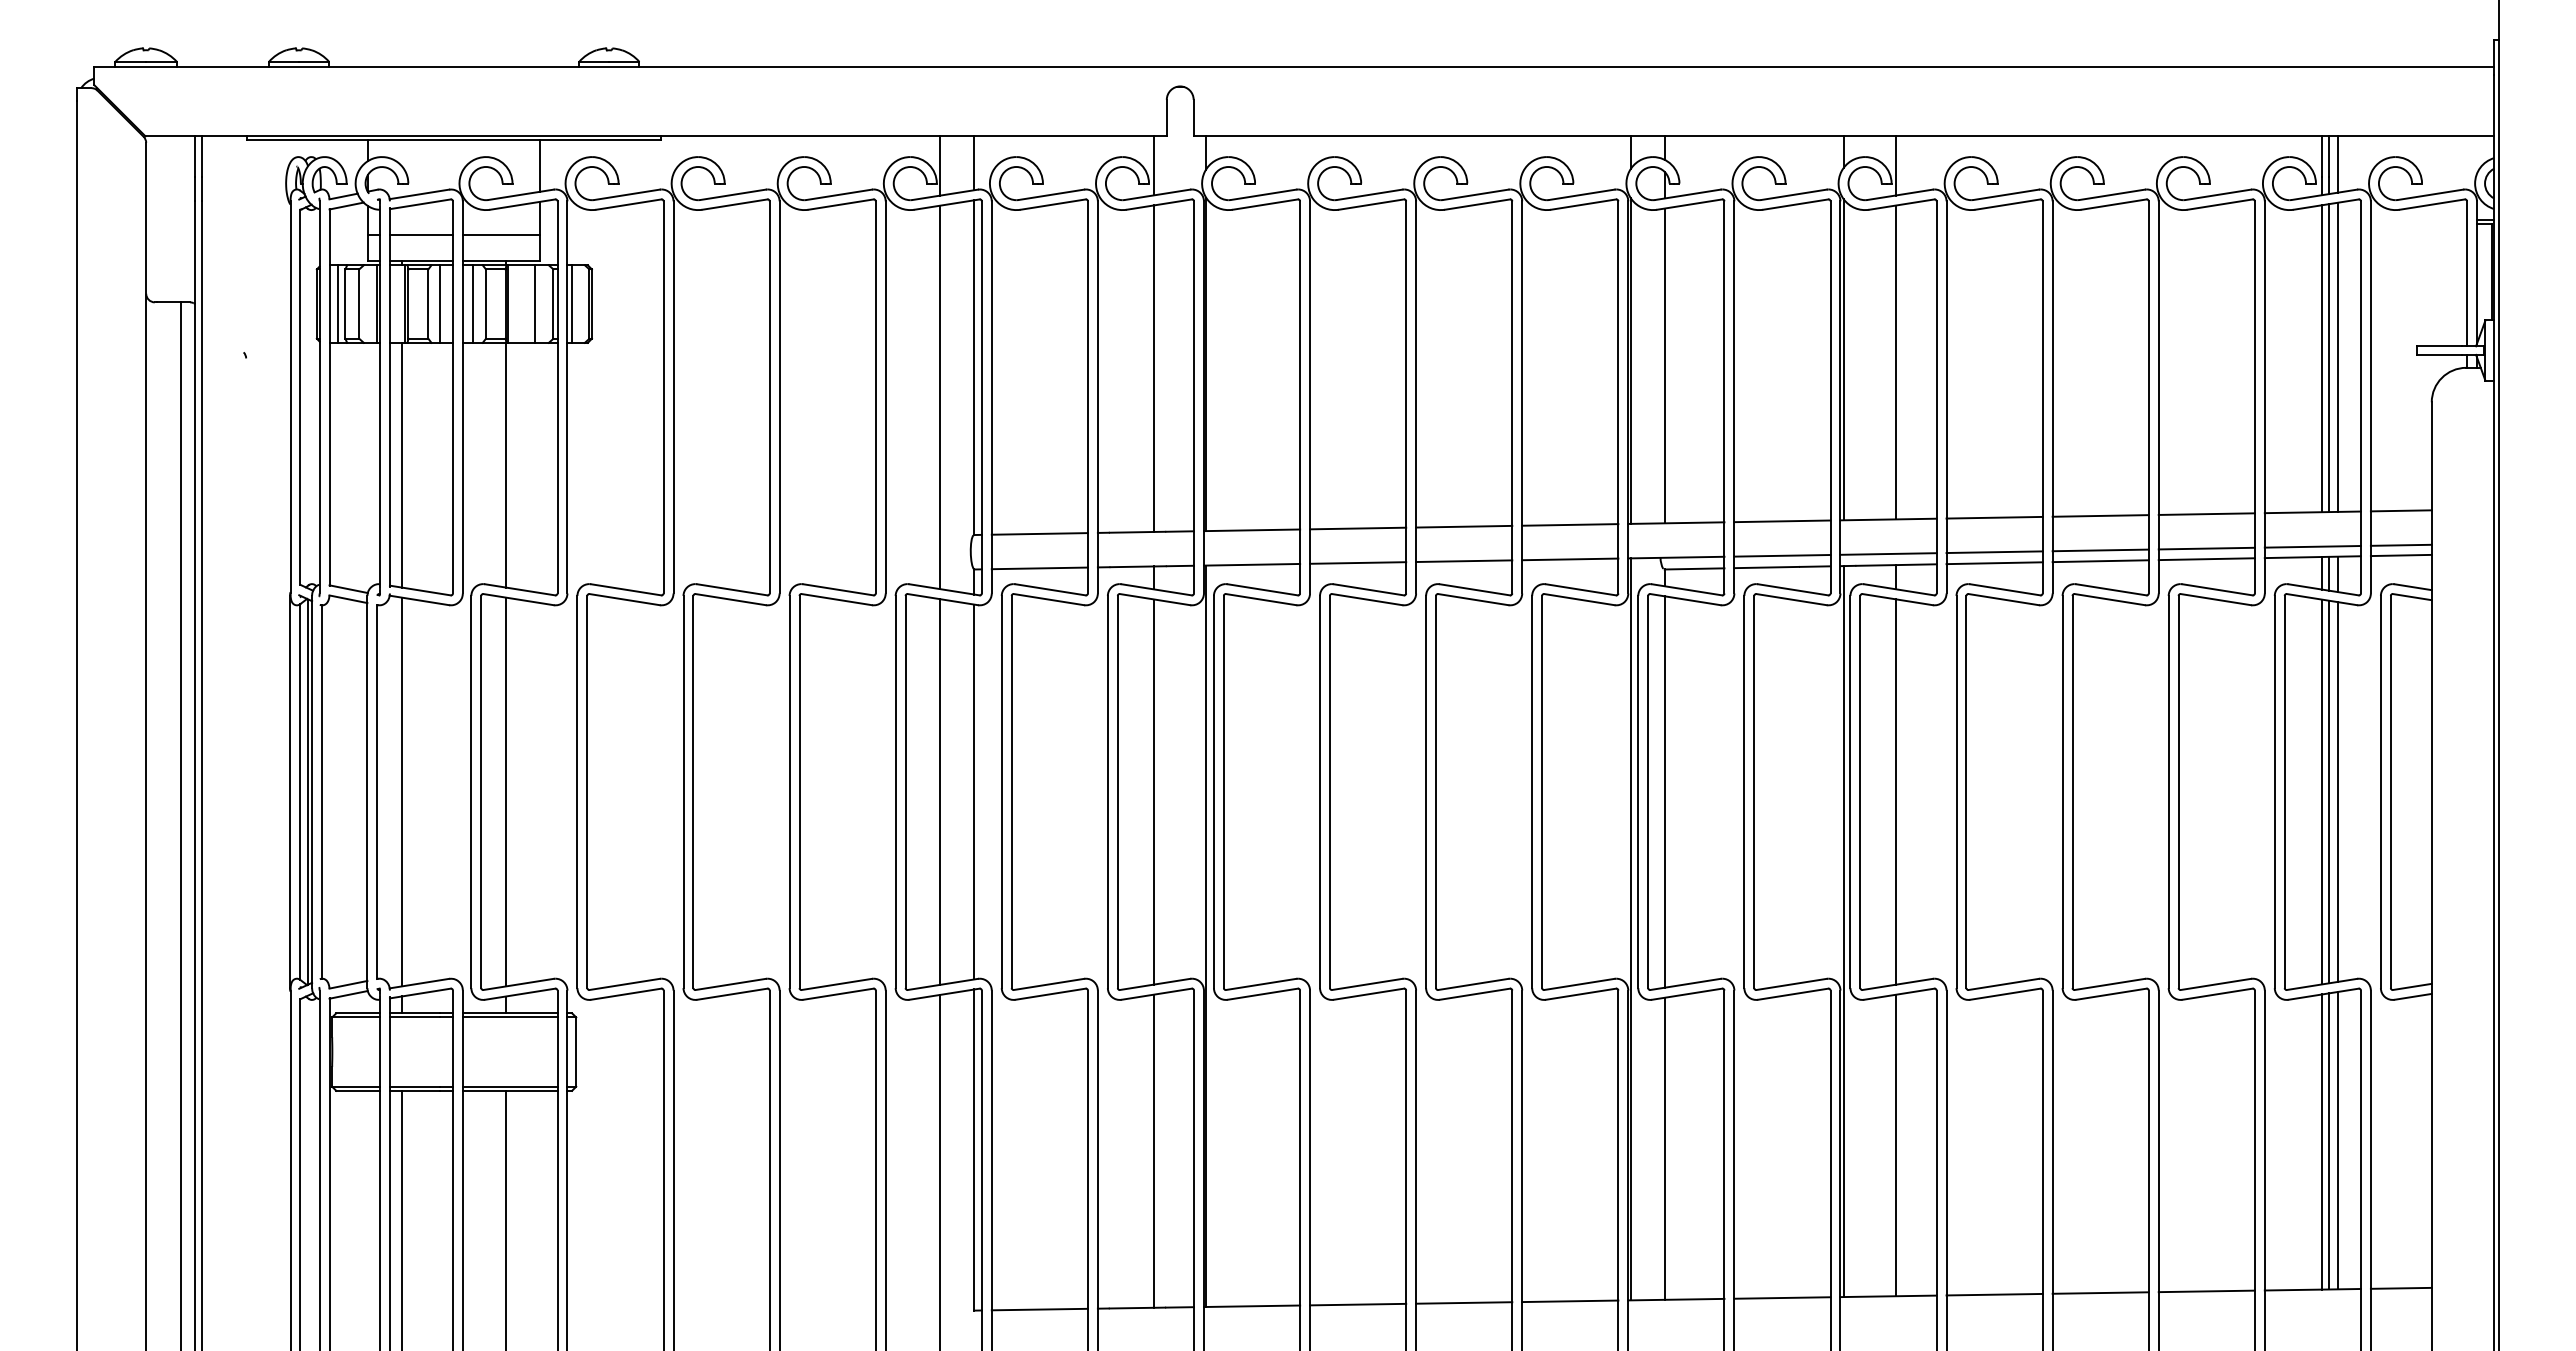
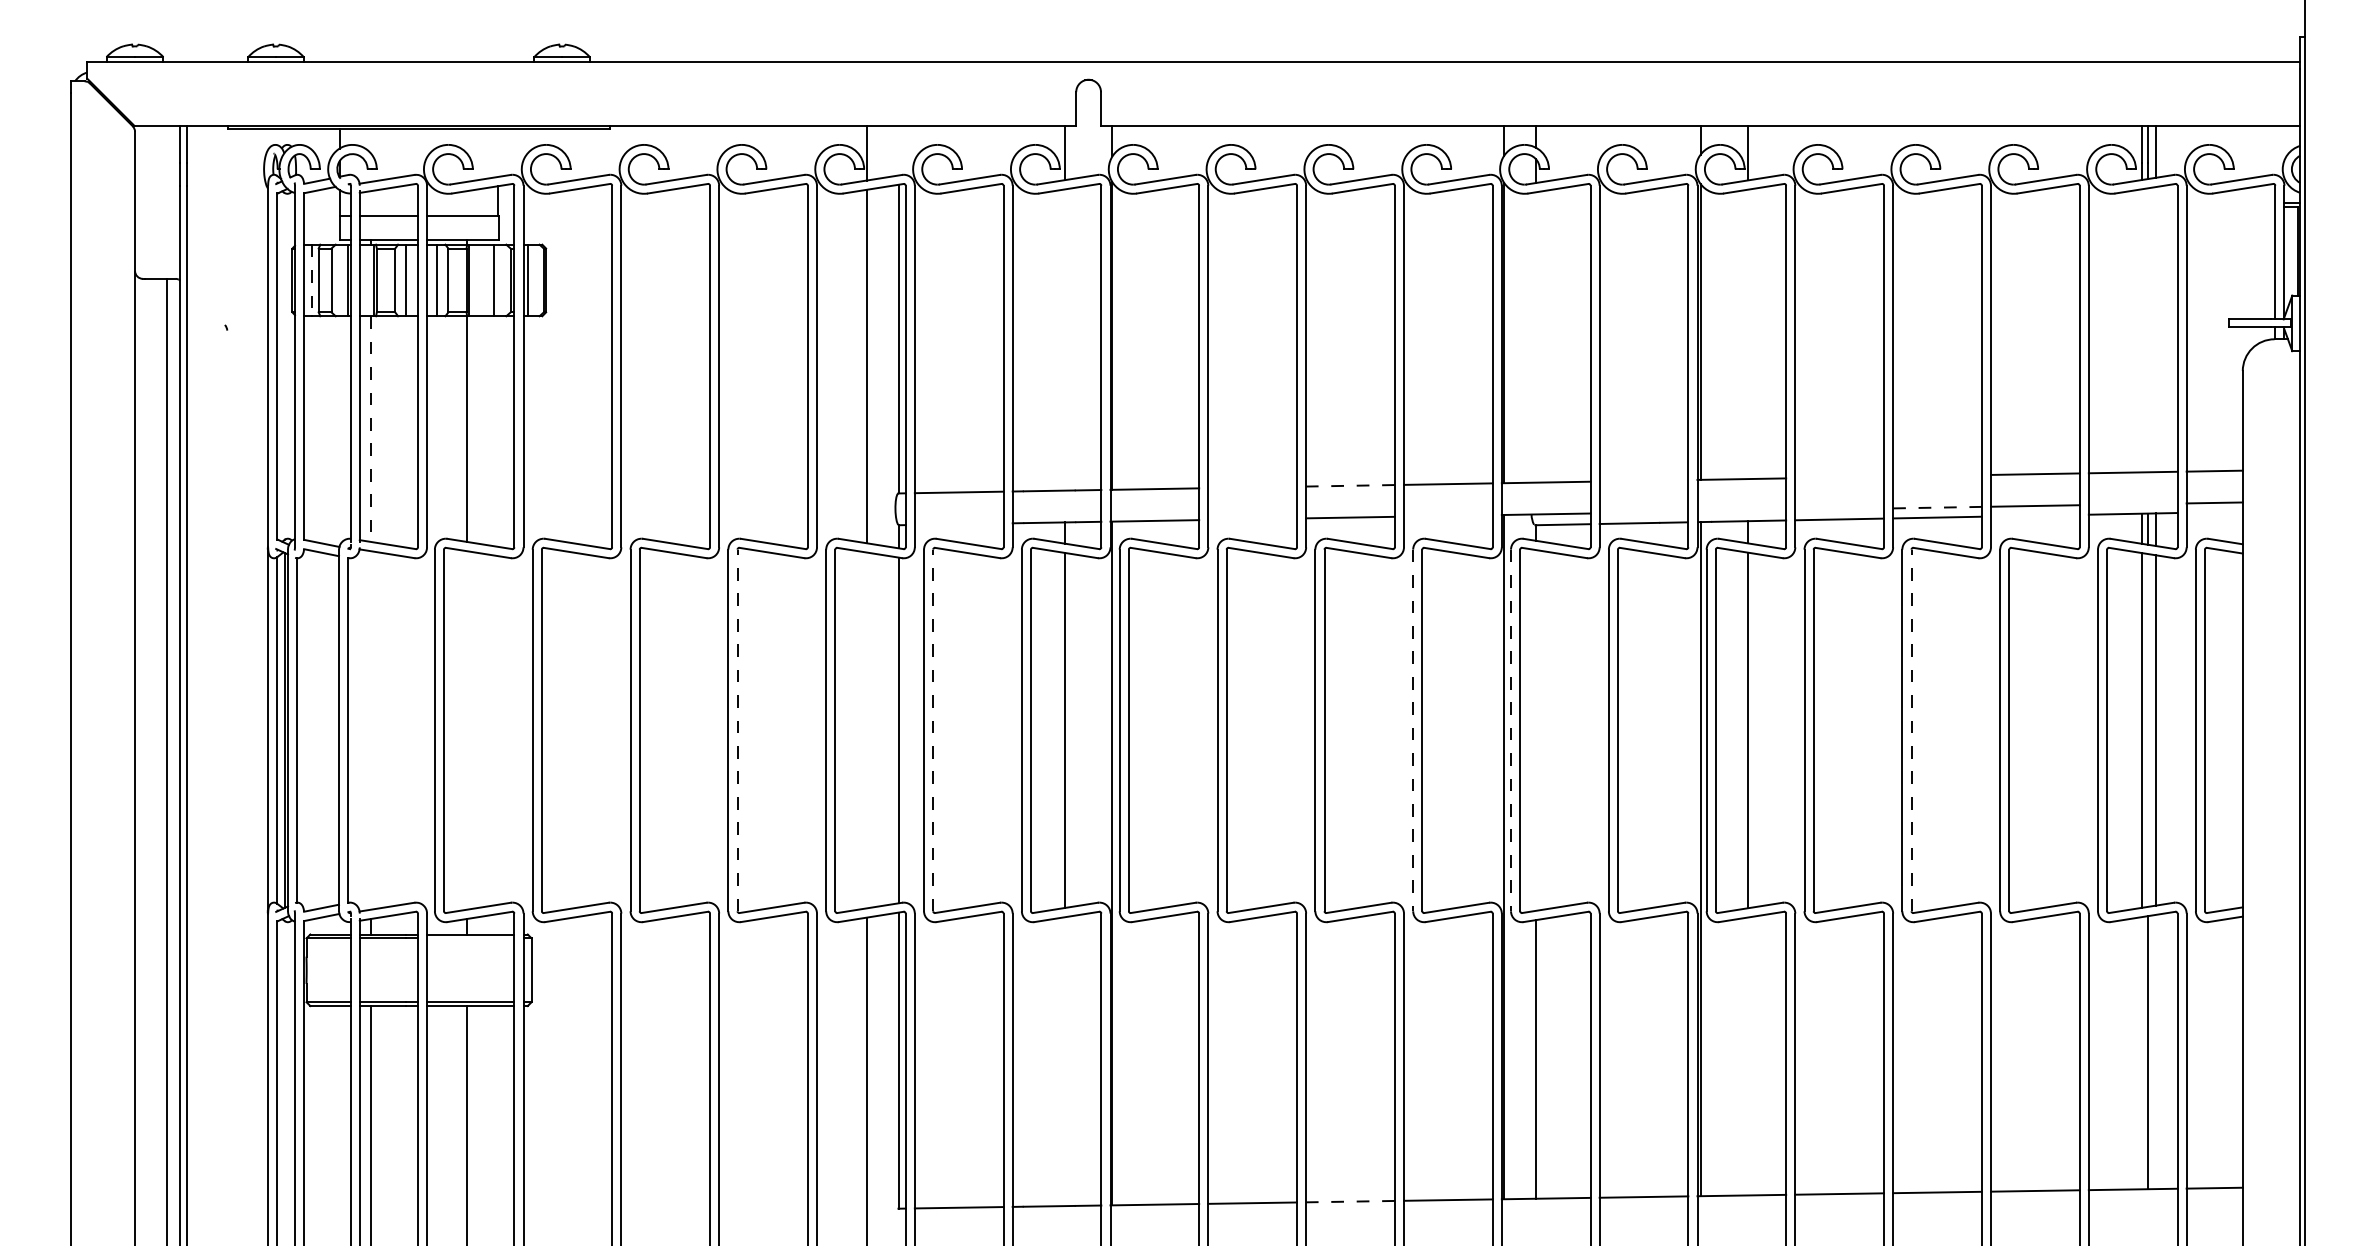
line: (974, 163) -> (898, 150), removed
line: (540, 165) -> (498, 152), removed
line: (338, 304) -> (312, 280), solid -> dashed
line: (2337, 356) -> (2155, 328), removed
line: (2322, 358) -> (2142, 330), removed
line: (2328, 358) -> (2147, 330), removed
line: (1895, 362) -> (1748, 334), removed
line: (1665, 365) -> (1536, 337), removed
line: (1154, 368) -> (1064, 339), removed
line: (402, 465) -> (371, 429), solid -> dashed
line: (2100, 515) -> (1937, 475), removed
line: (1994, 517) -> (1839, 477), removed
line: (1782, 521) -> (1644, 480), removed
line: (1463, 526) -> (1349, 485), solid -> dashed
line: (1358, 528) -> (1253, 487), removed
line: (2312, 546) -> (2132, 504), removed
line: (2101, 550) -> (1938, 507), solid -> dashed
line: (1994, 552) -> (1839, 509), removed
line: (1888, 553) -> (1741, 510), removed
line: (1782, 555) -> (1644, 512), removed
line: (2400, 555) -> (2213, 512), removed
line: (1570, 559) -> (1448, 516), removed
line: (2206, 559) -> (2035, 516), removed
line: (1358, 562) -> (1253, 518), removed
line: (1039, 568) -> (958, 524), removed
line: (402, 791) -> (371, 729), removed
line: (505, 791) -> (466, 729), removed
line: (799, 791) -> (737, 729), solid -> dashed
line: (939, 791) -> (866, 729), removed
line: (1011, 791) -> (933, 729), solid -> dashed
line: (1665, 791) -> (1536, 729), removed
line: (2072, 791) -> (1911, 729), solid -> dashed
line: (2328, 791) -> (2147, 729), removed
line: (1532, 792) -> (1413, 730), solid -> dashed
line: (1638, 792) -> (1511, 730), solid -> dashed
line: (509, 1017) -> (470, 938), removed
line: (2337, 1140) -> (2155, 1051), removed
line: (2322, 1141) -> (2142, 1052), removed
line: (1895, 1145) -> (1748, 1056), removed
line: (1154, 1150) -> (1064, 1061), removed
line: (1463, 1302) -> (1349, 1201), solid -> dashed

